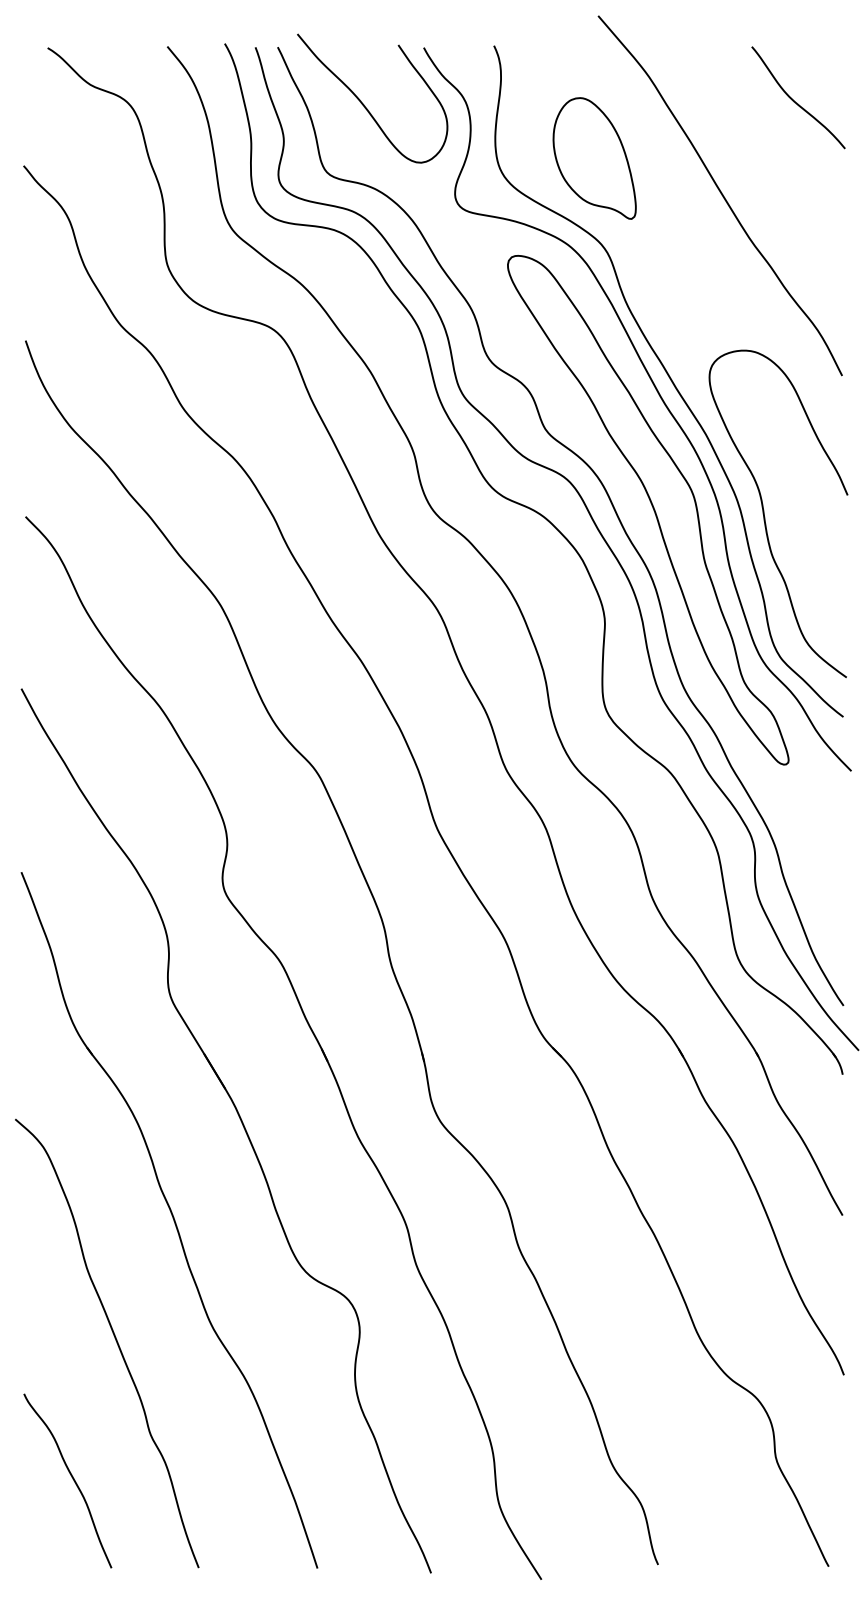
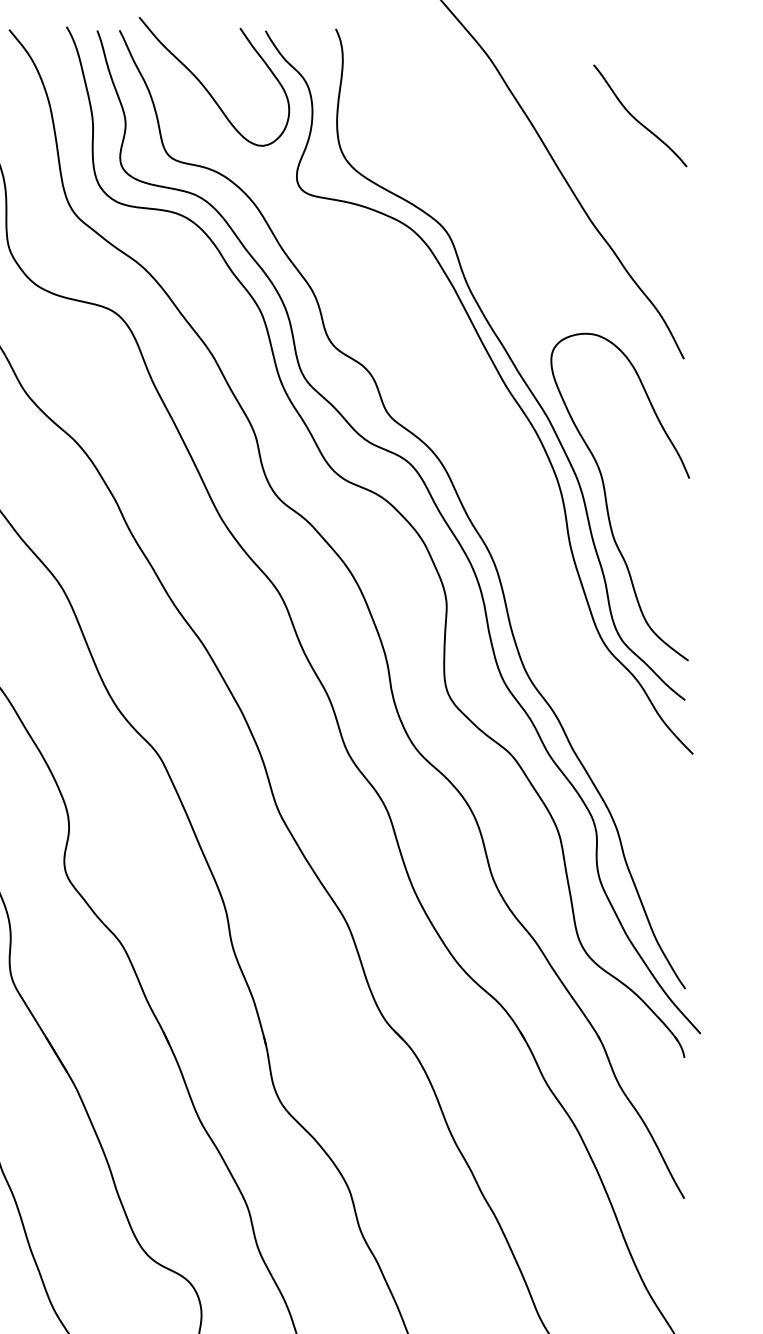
curve: (794, 100) -> (636, 118), moved
part: (594, 158) -> (436, 141), removed
part: (648, 510) -> (490, 493), removed

